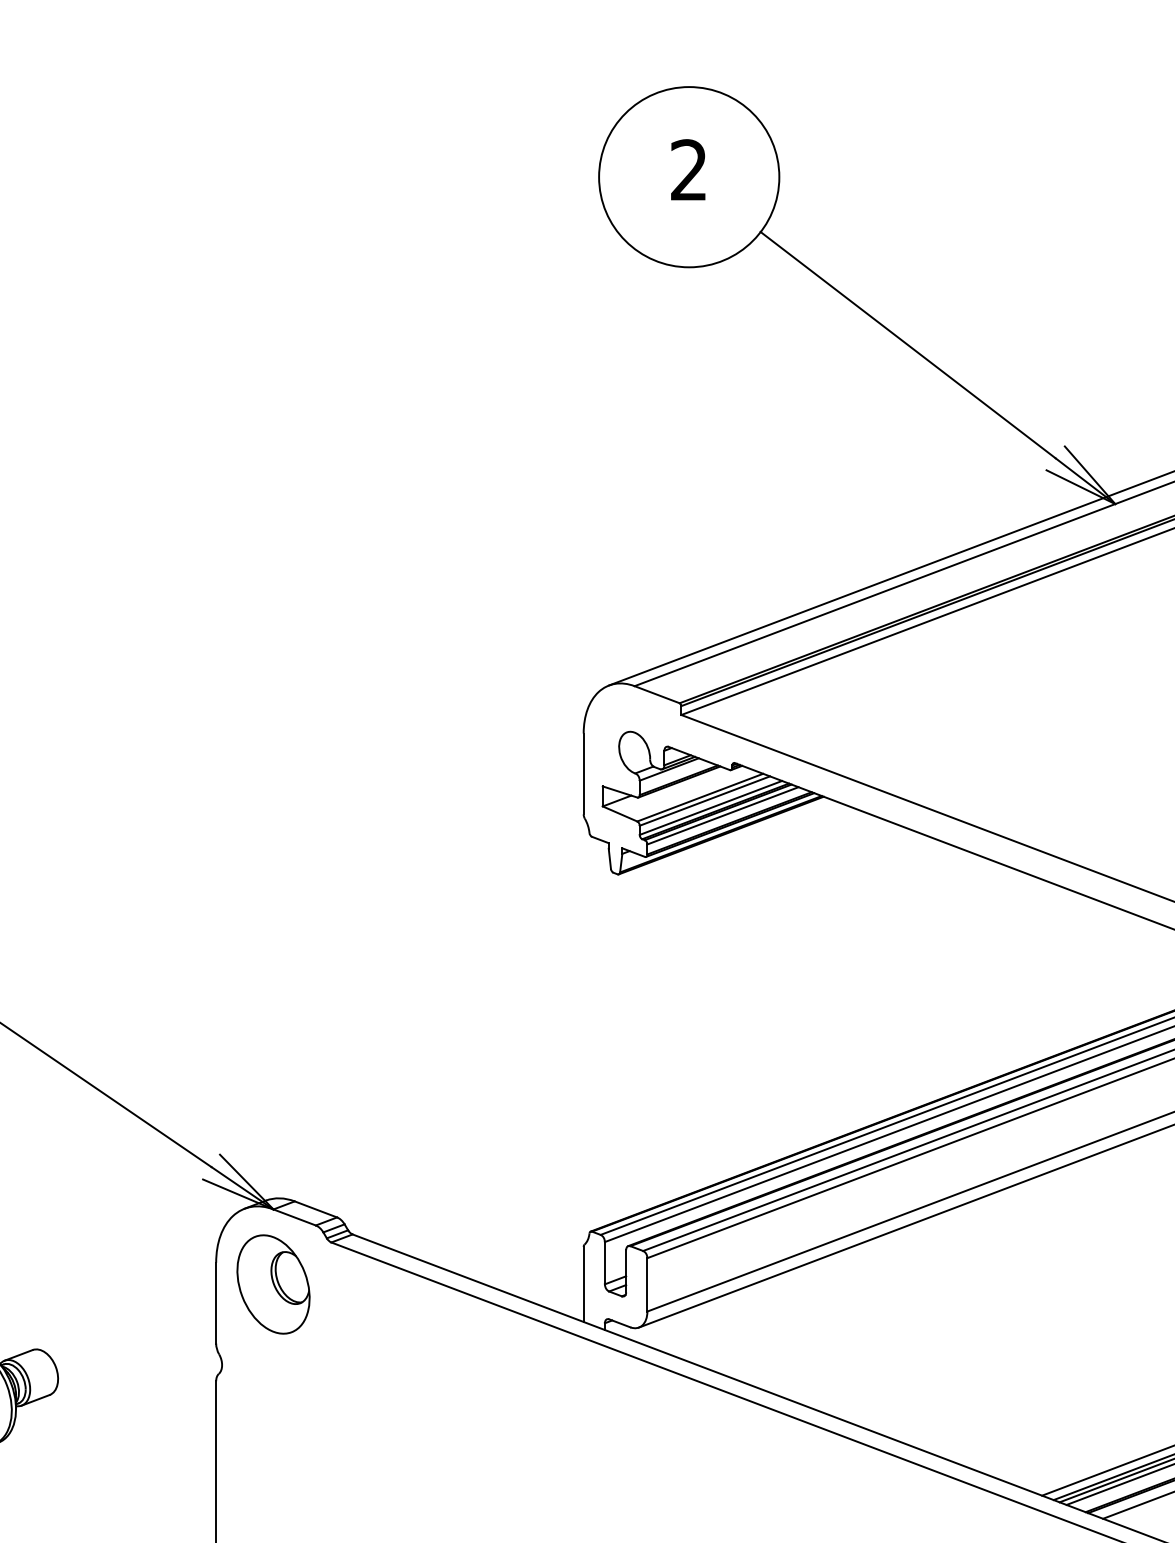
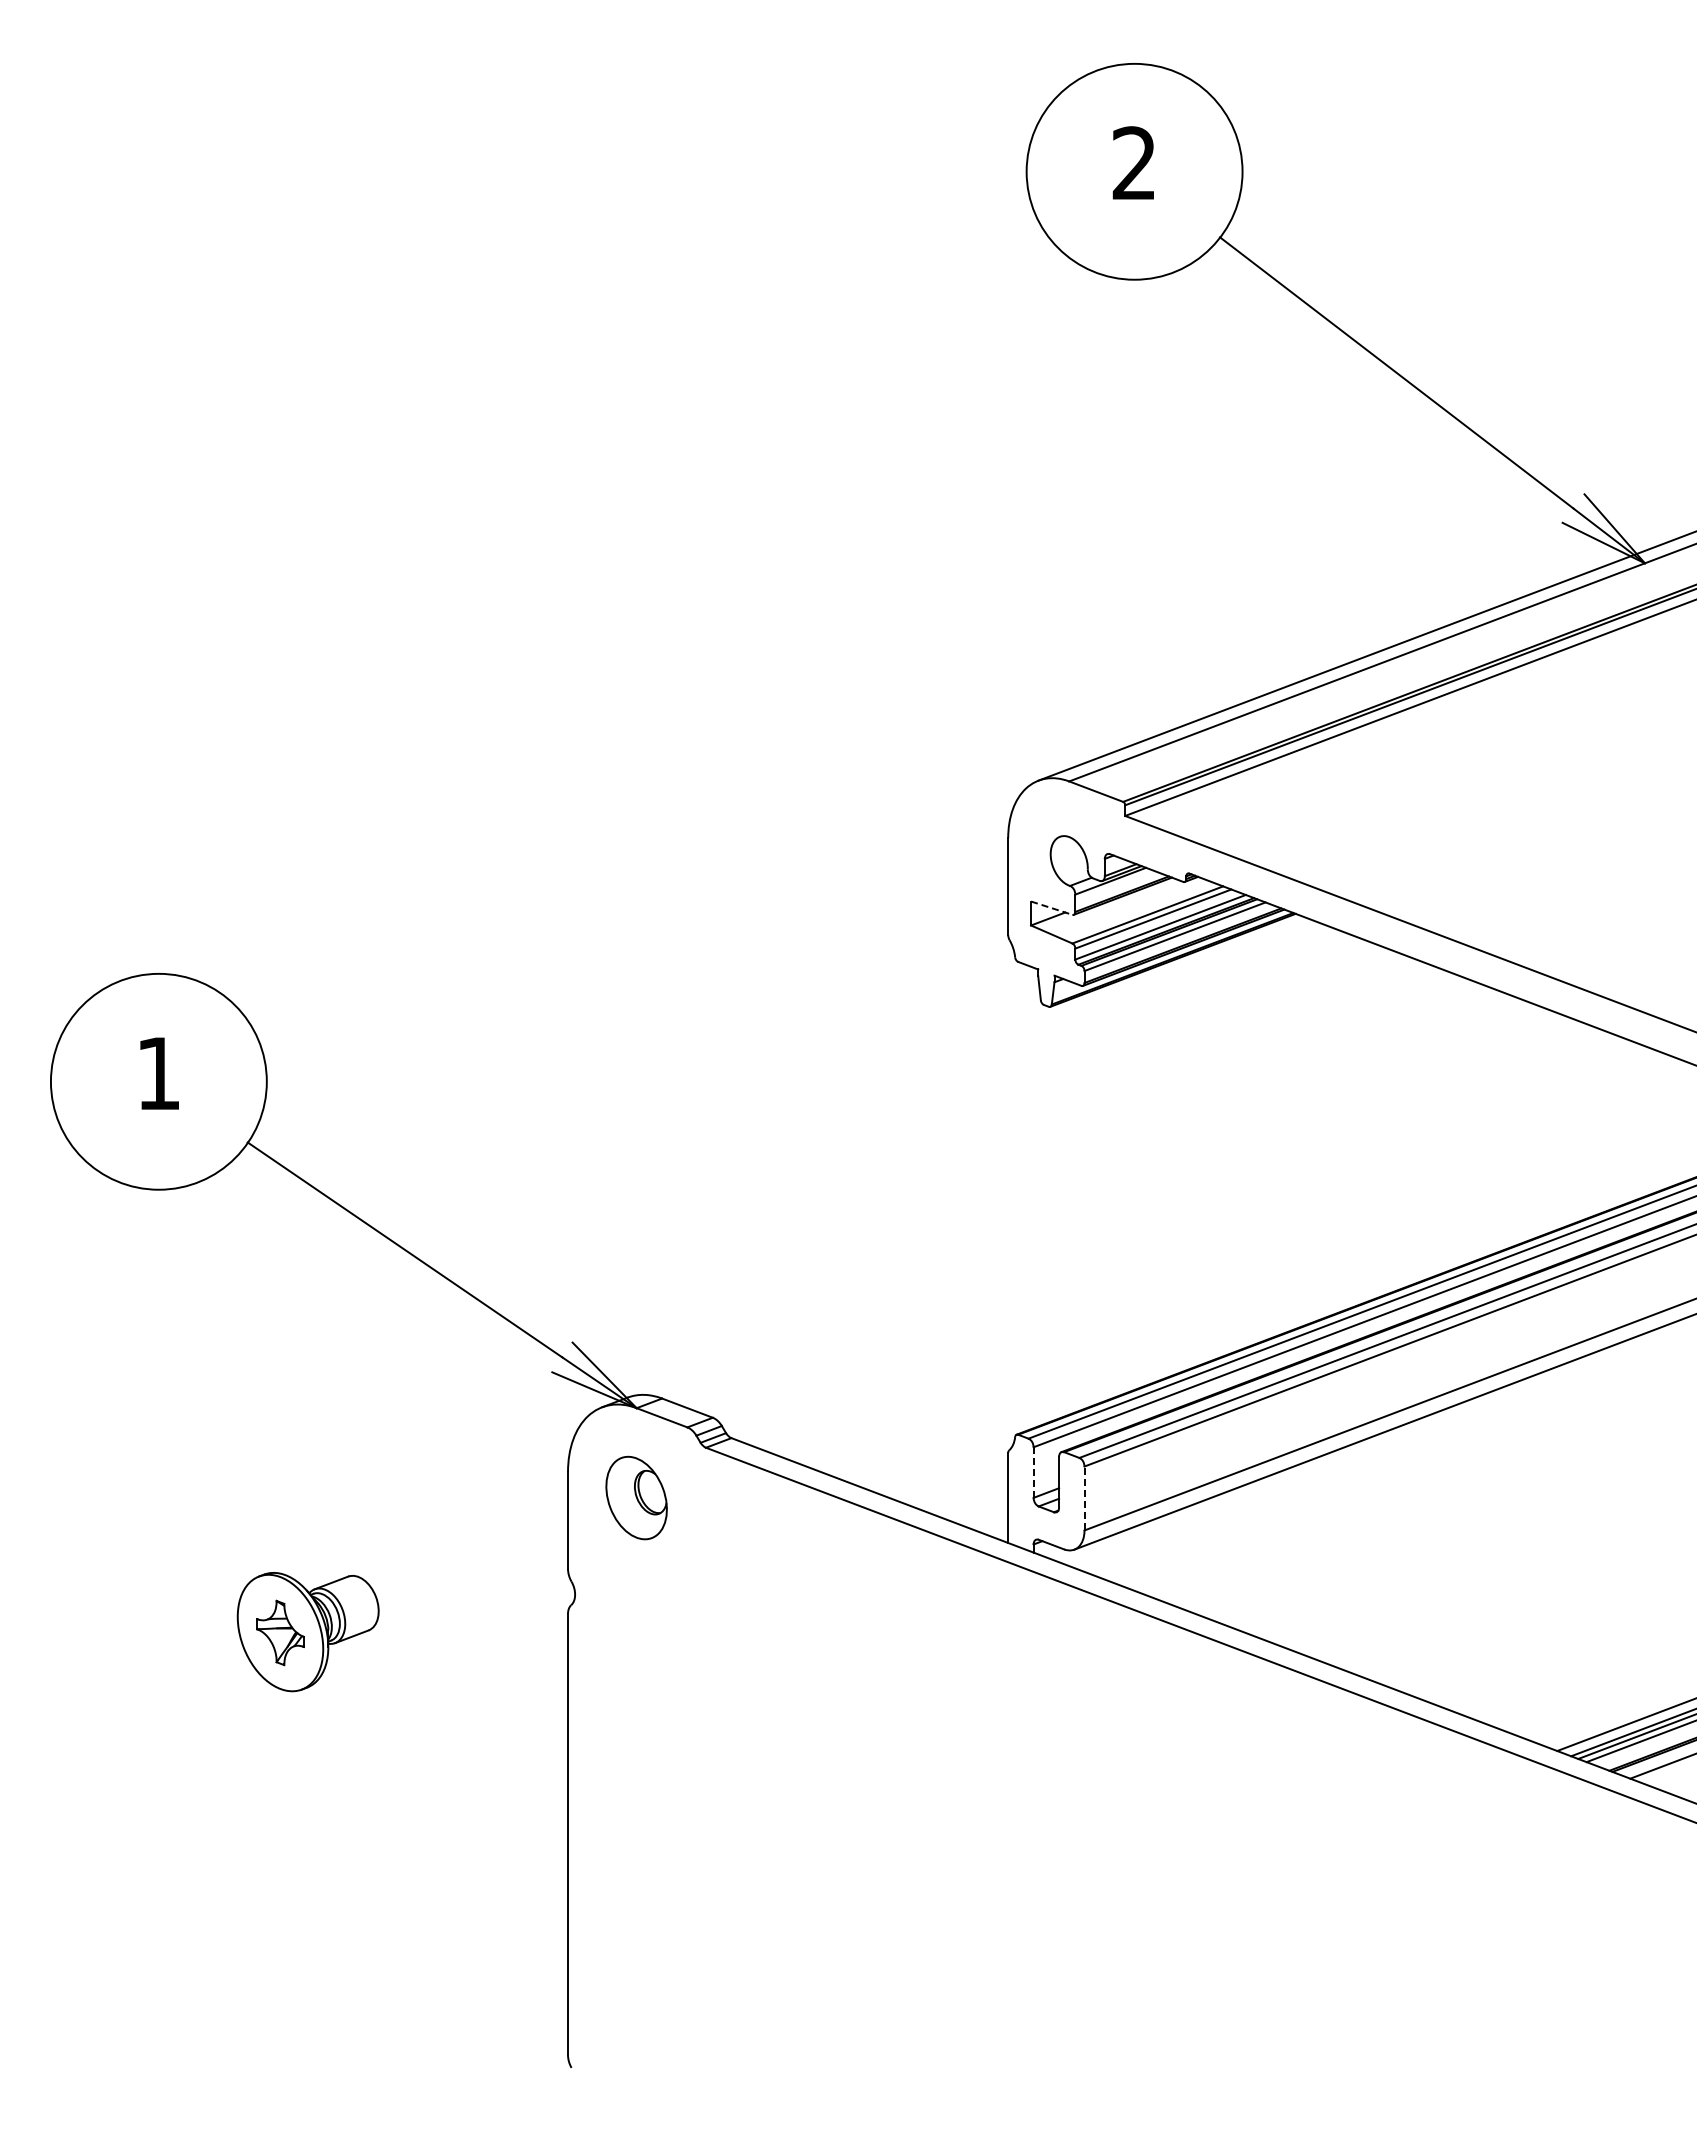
line: (619, 792) -> (1051, 908), solid -> dashed
line: (604, 1263) -> (1033, 1472), solid -> dashed
part: (273, 1284) -> (636, 1497), size x0.7
line: (647, 1284) -> (1084, 1498), solid -> dashed

